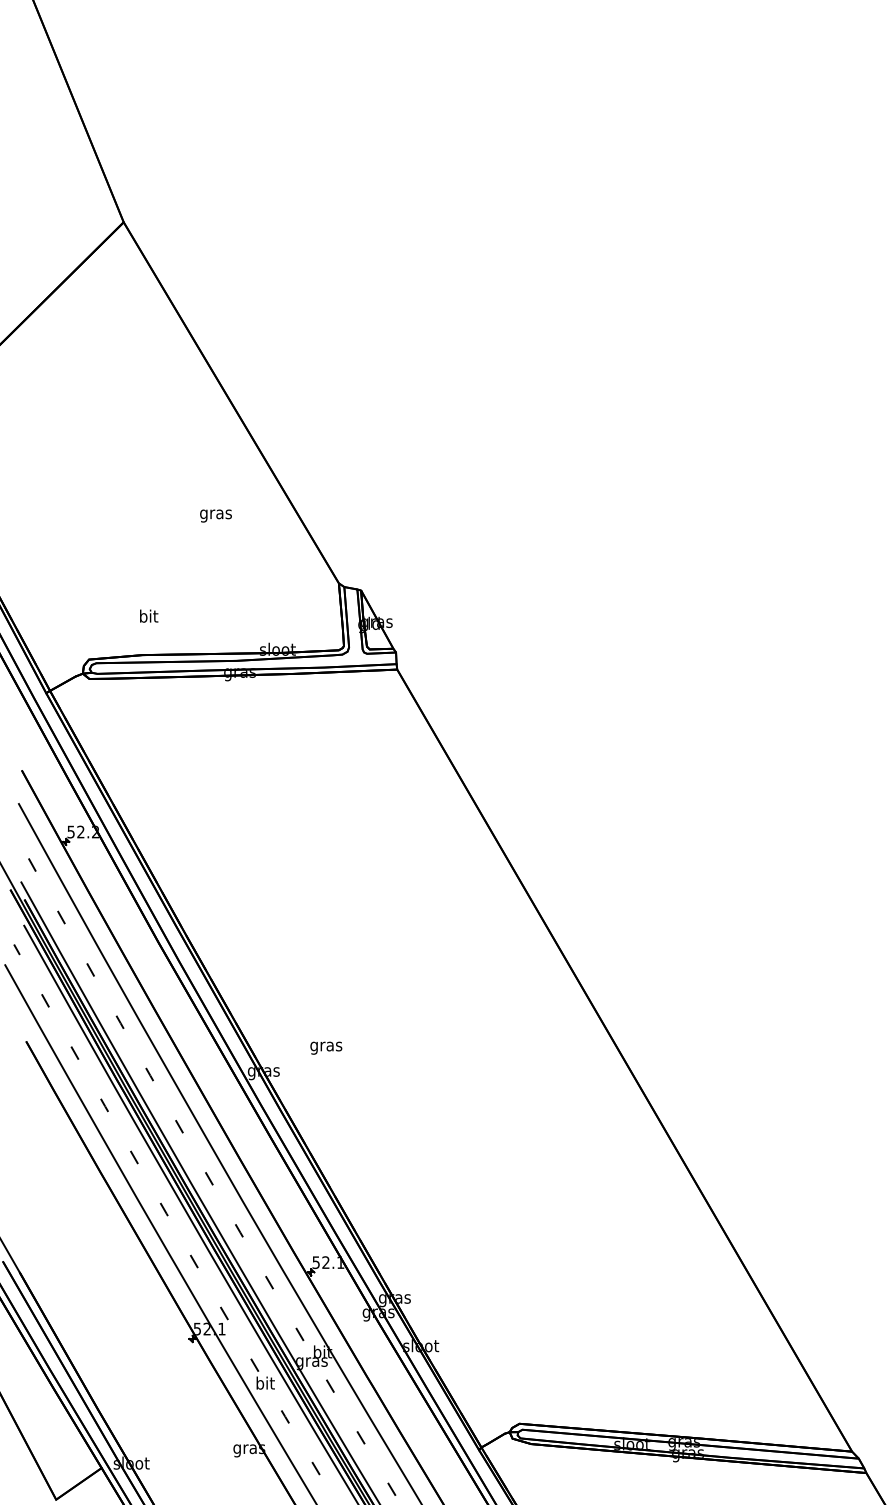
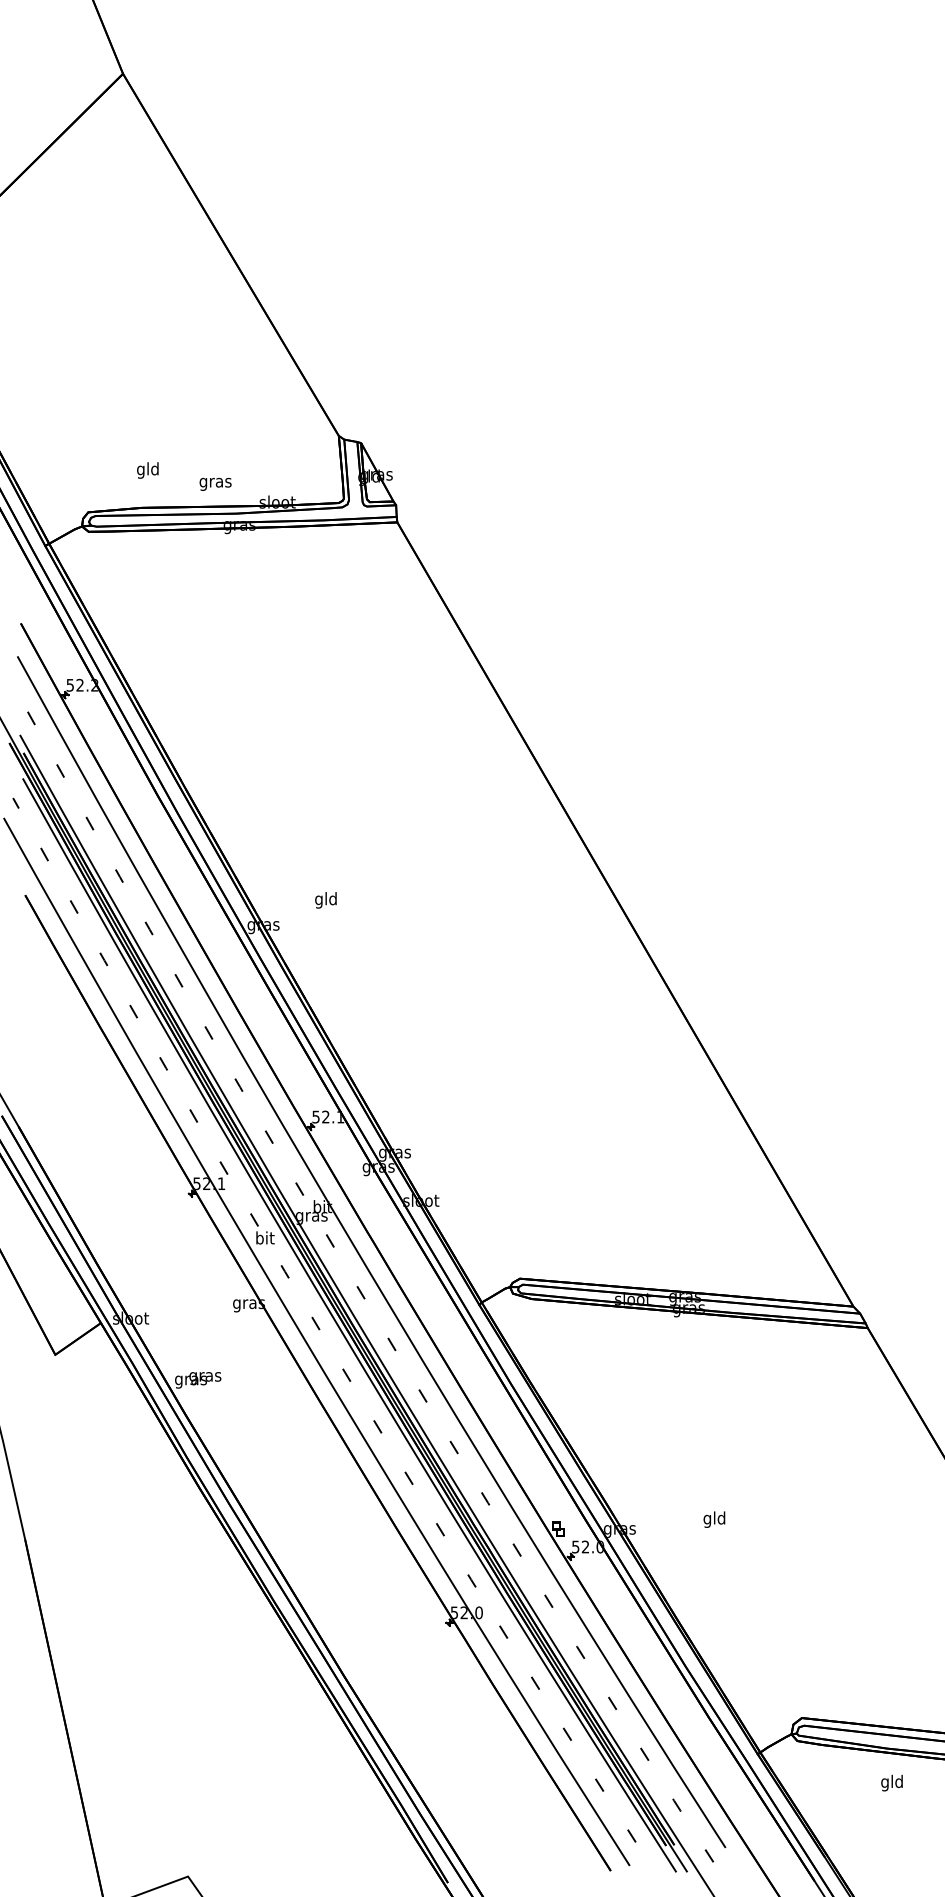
text: (215, 515) -> (215, 483), moved
text: (148, 617) -> (147, 470), bit -> gld
text: (326, 1046) -> (326, 900), gras -> gld

